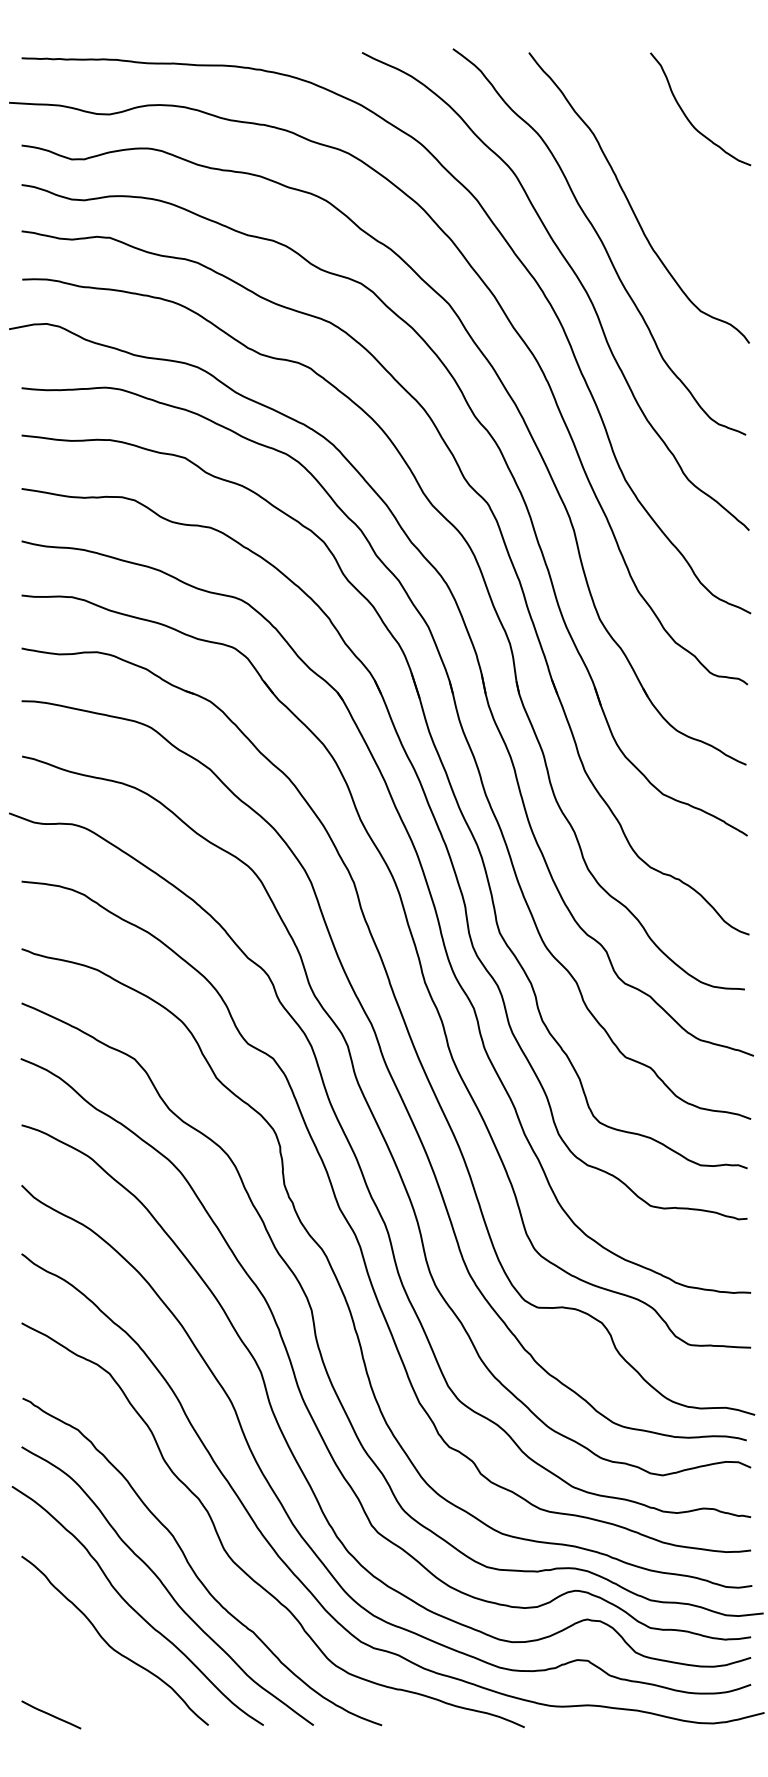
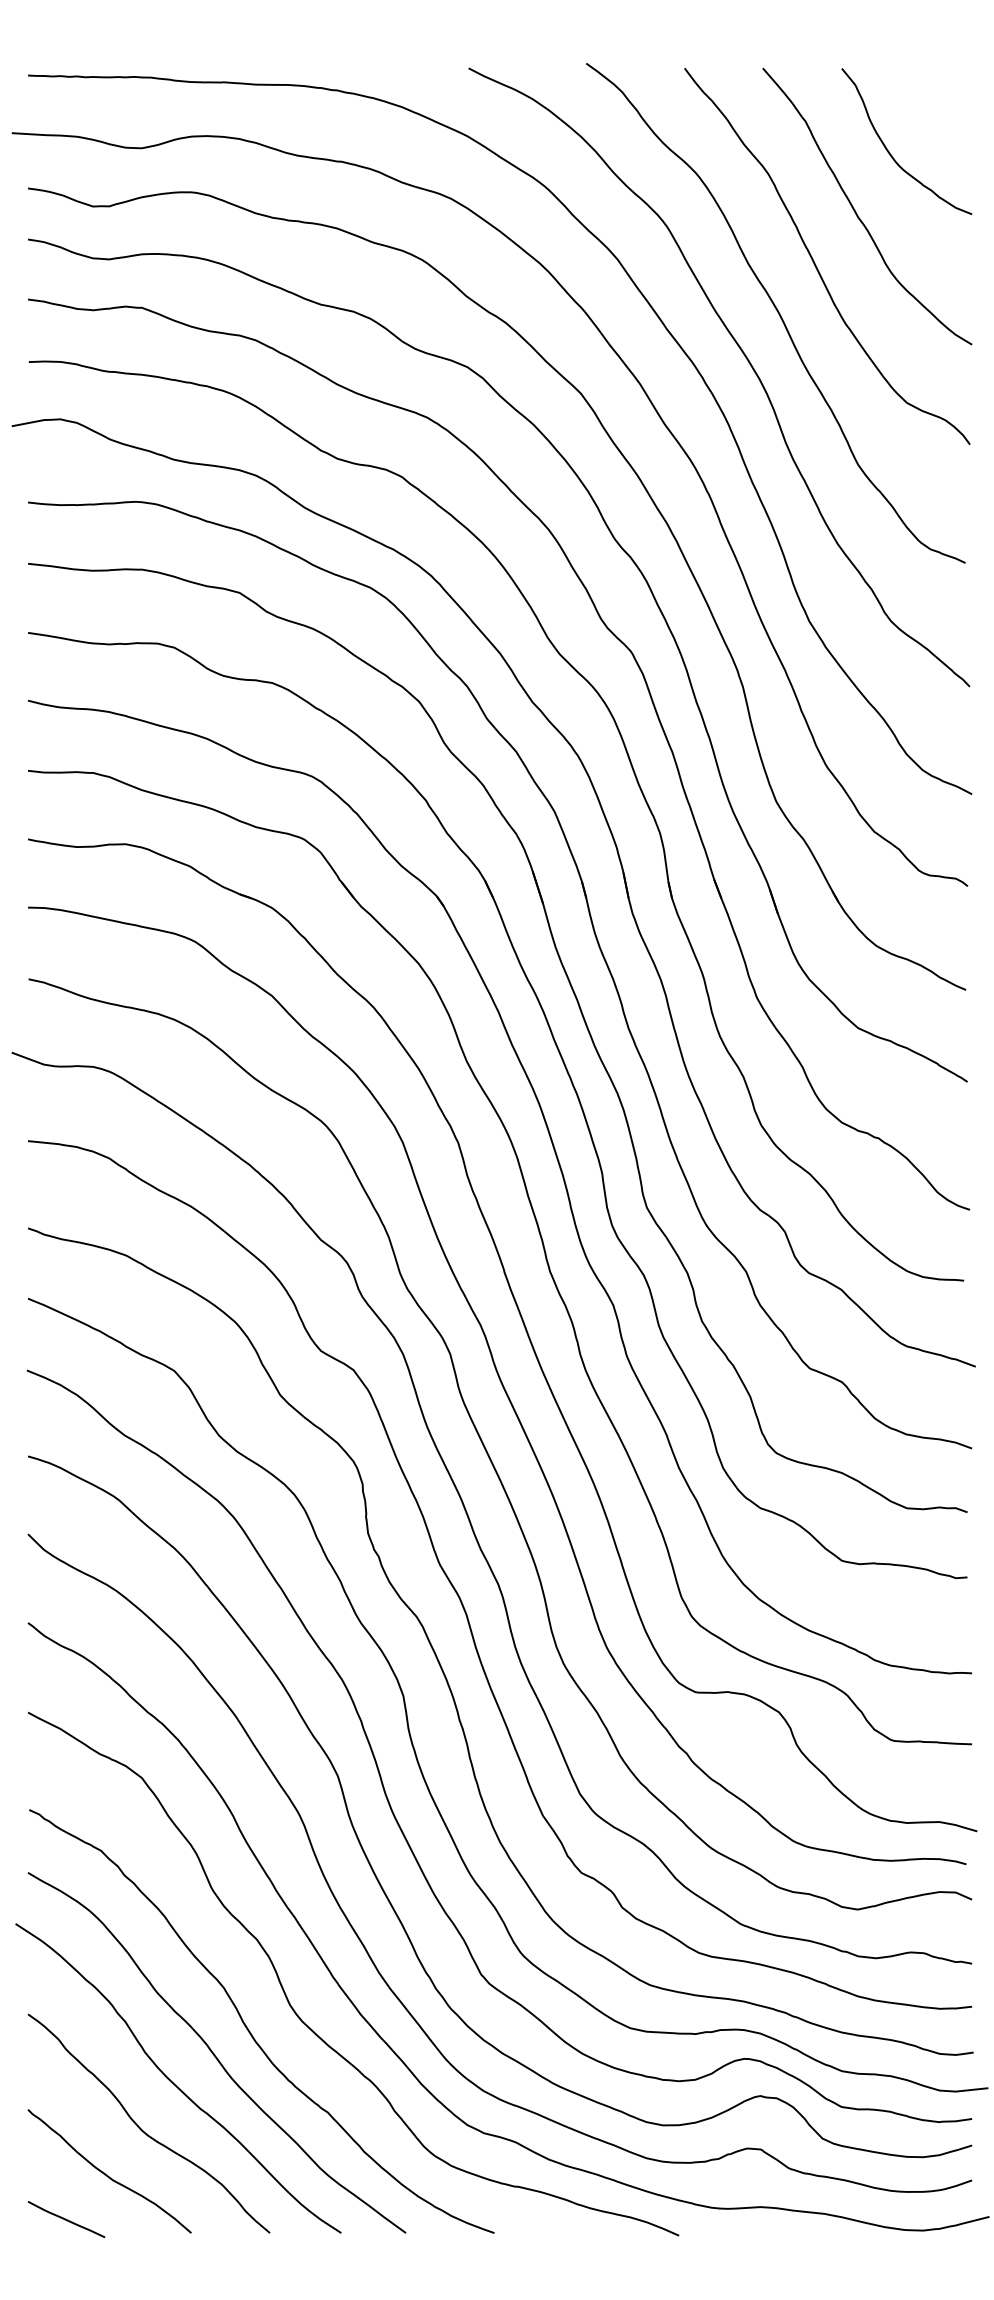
curve: (661, 163) -> (856, 211), added
curve: (83, 1680) -> (107, 2174), added

